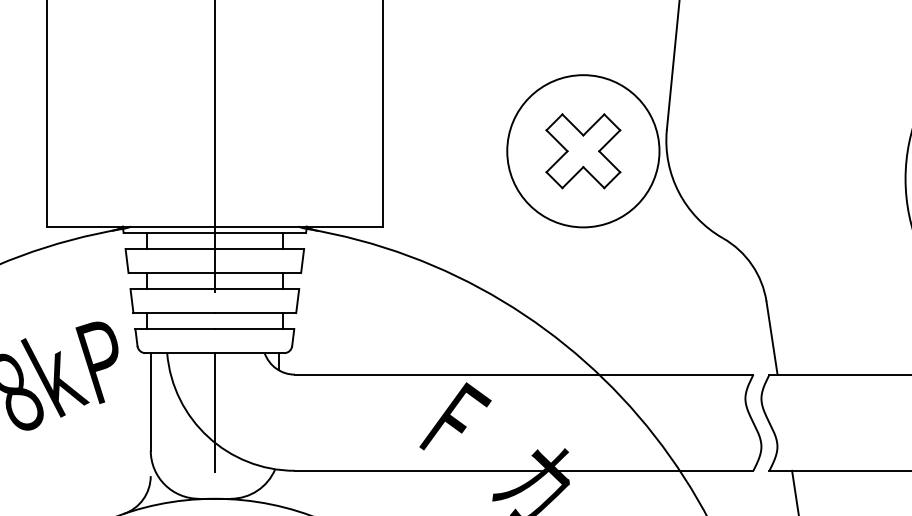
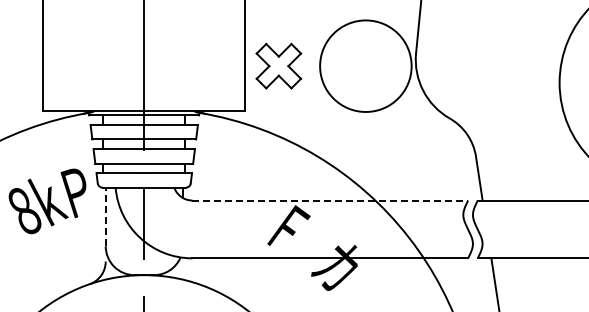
part: (582, 150) -> (278, 65), moved
line: (524, 374) -> (330, 200), solid -> dashed
line: (150, 401) -> (105, 216), solid -> dashed

